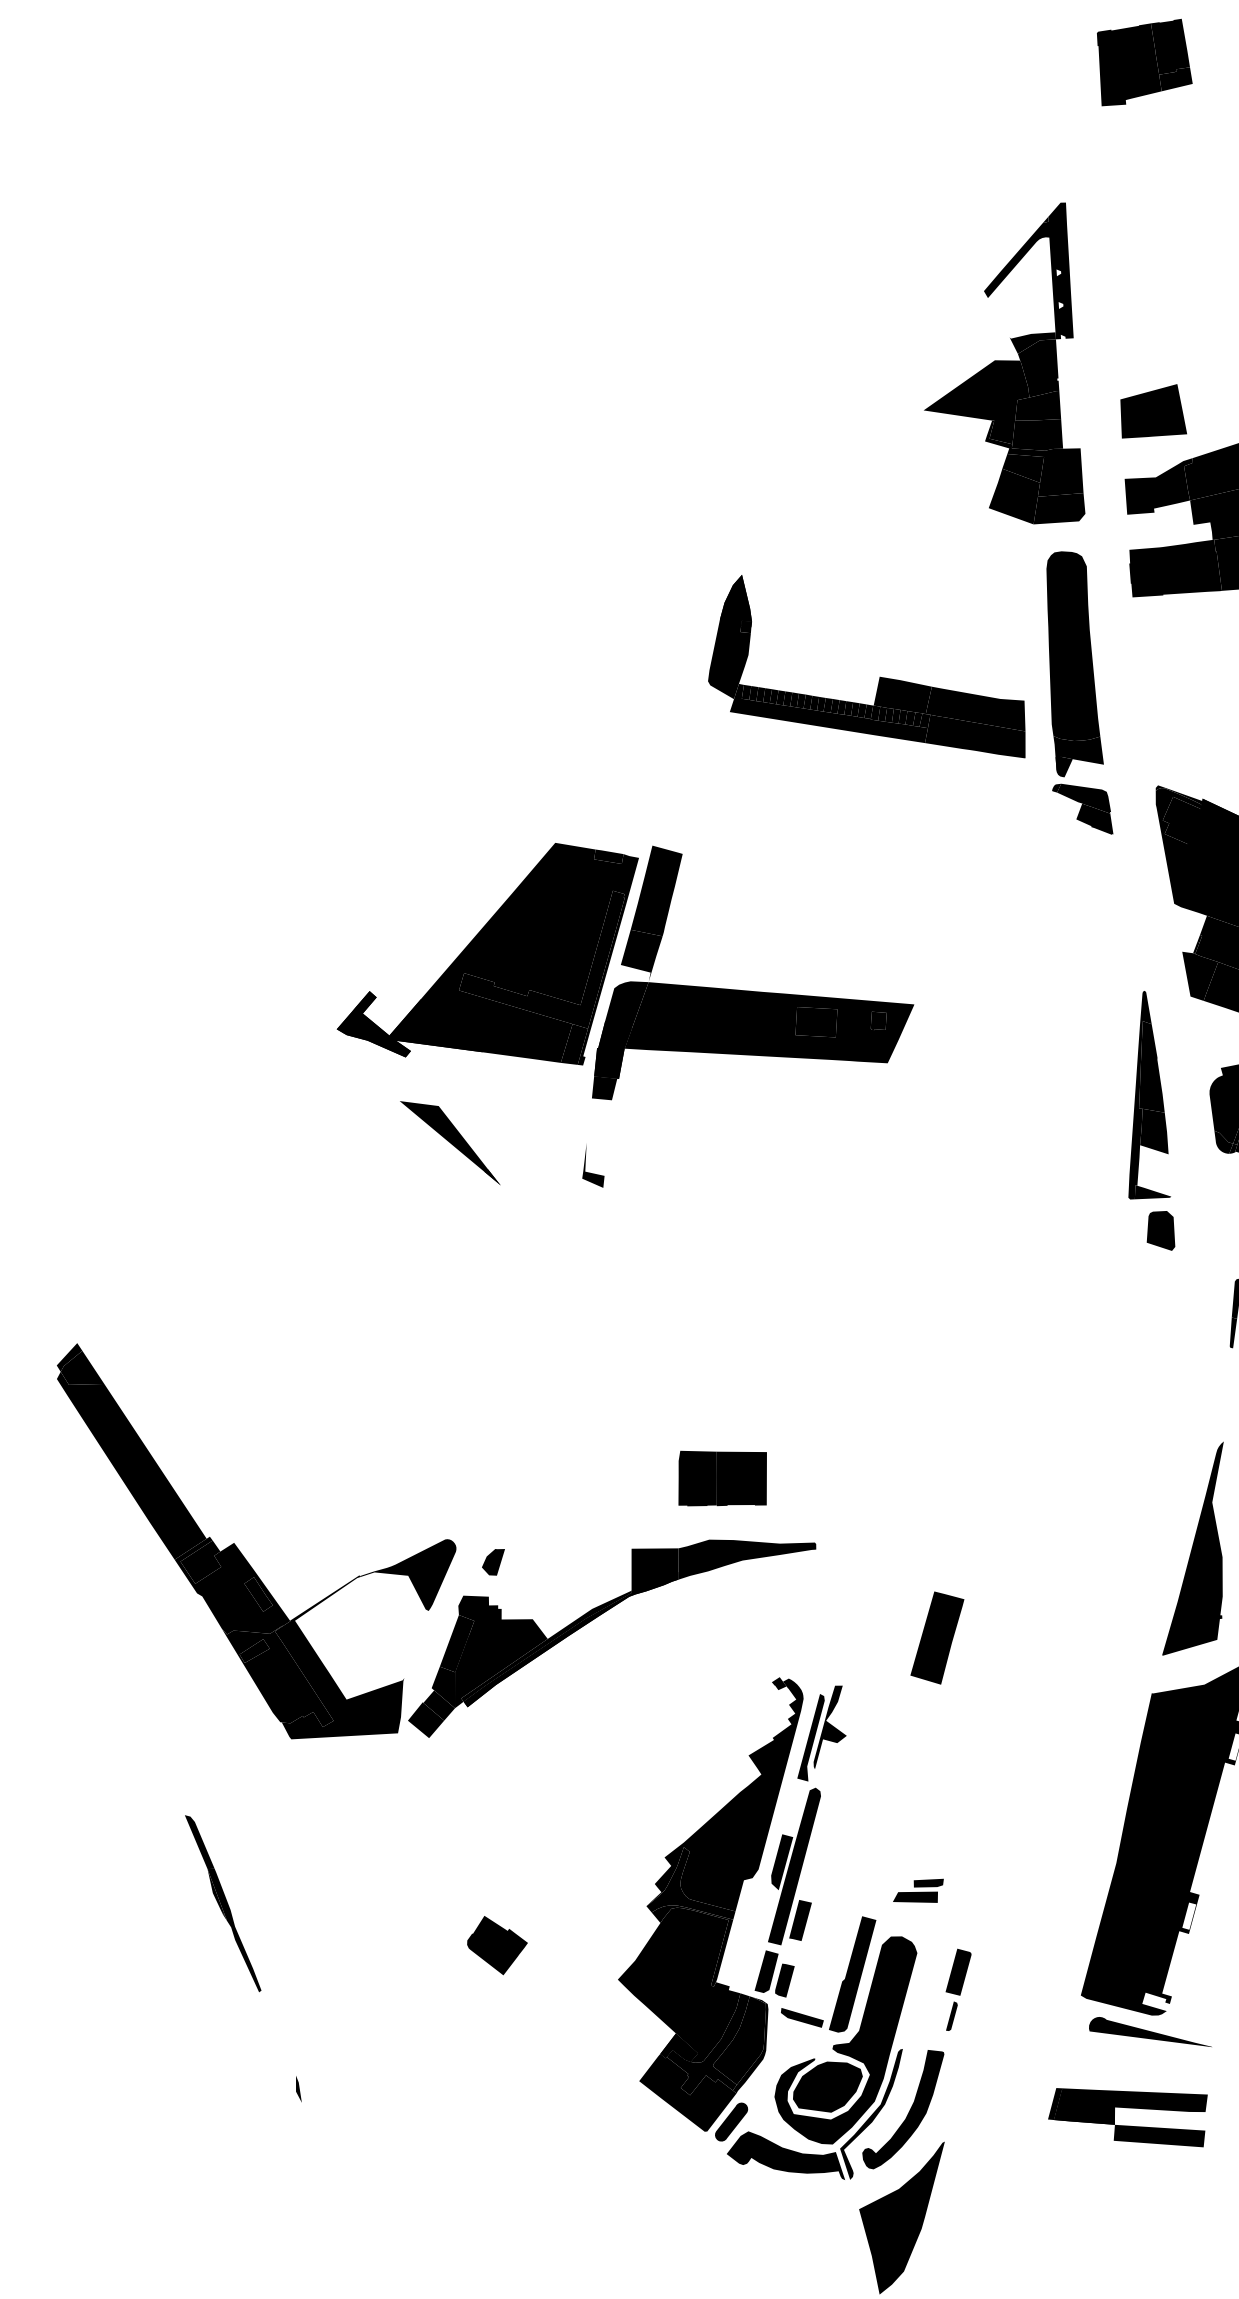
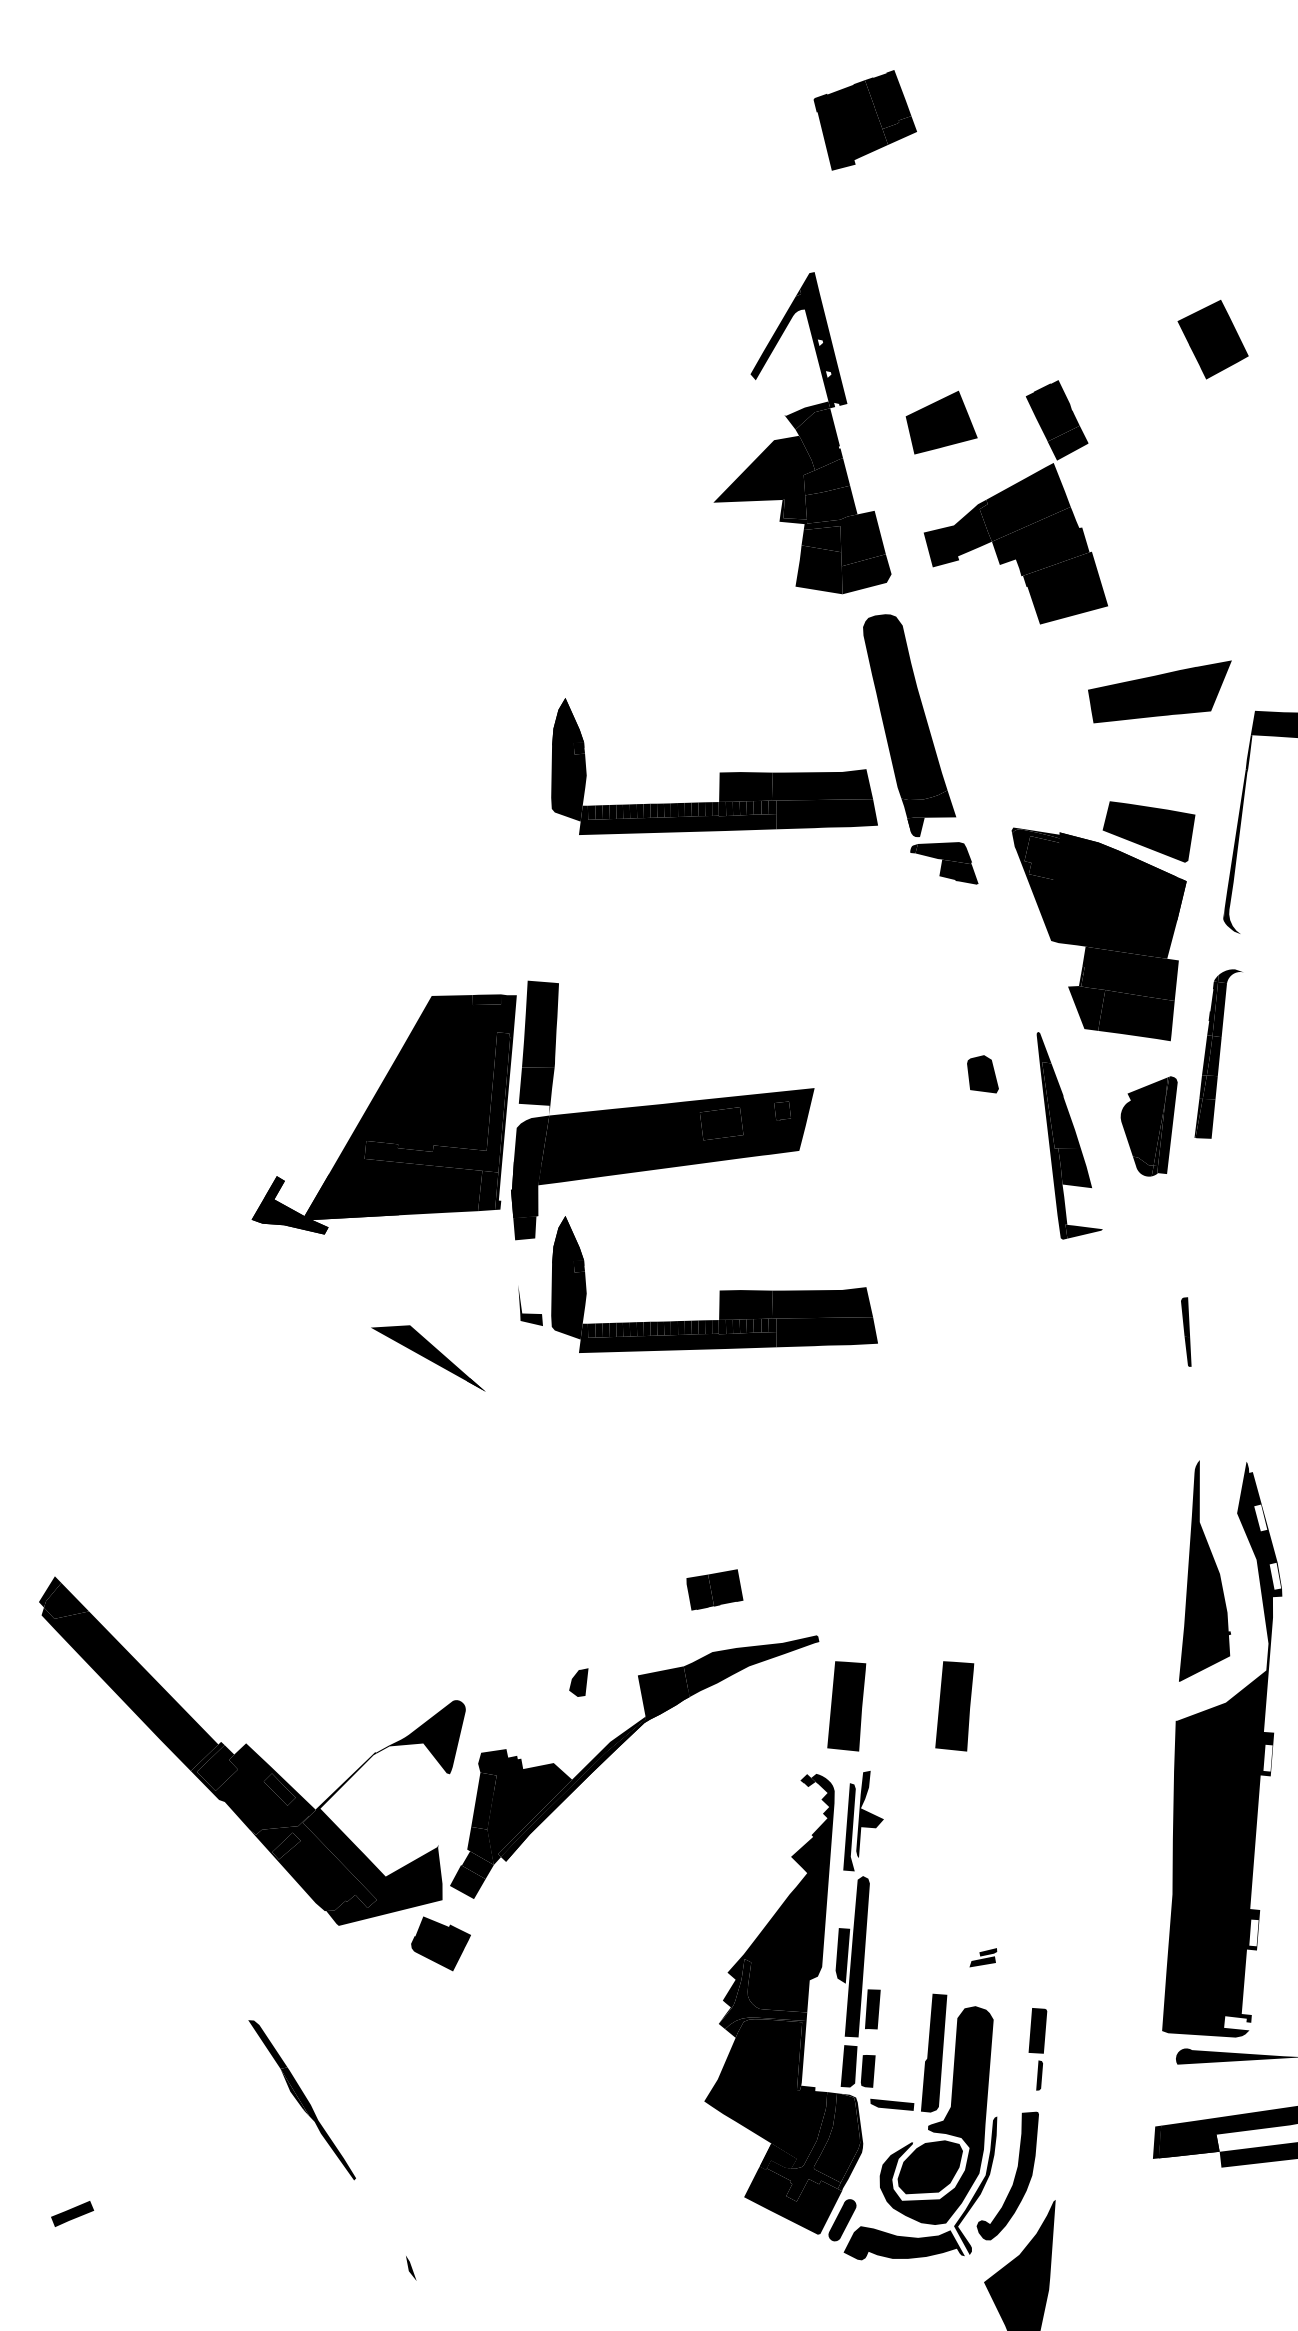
part: (1154, 412) -> (941, 422), moved
fill: (1175, 568) -> (990, 611), removed
part: (450, 1142) -> (428, 1358), moved
part: (783, 1185) -> (719, 1290), added
part: (1161, 1229) -> (982, 1074), moved
part: (722, 1478) -> (714, 1589), size x0.6
part: (492, 1561) -> (578, 1682), moved
part: (830, 1618) -> (846, 1706), added
part: (918, 1890) -> (983, 1957), size x0.6
part: (496, 1945) -> (440, 1943), moved

